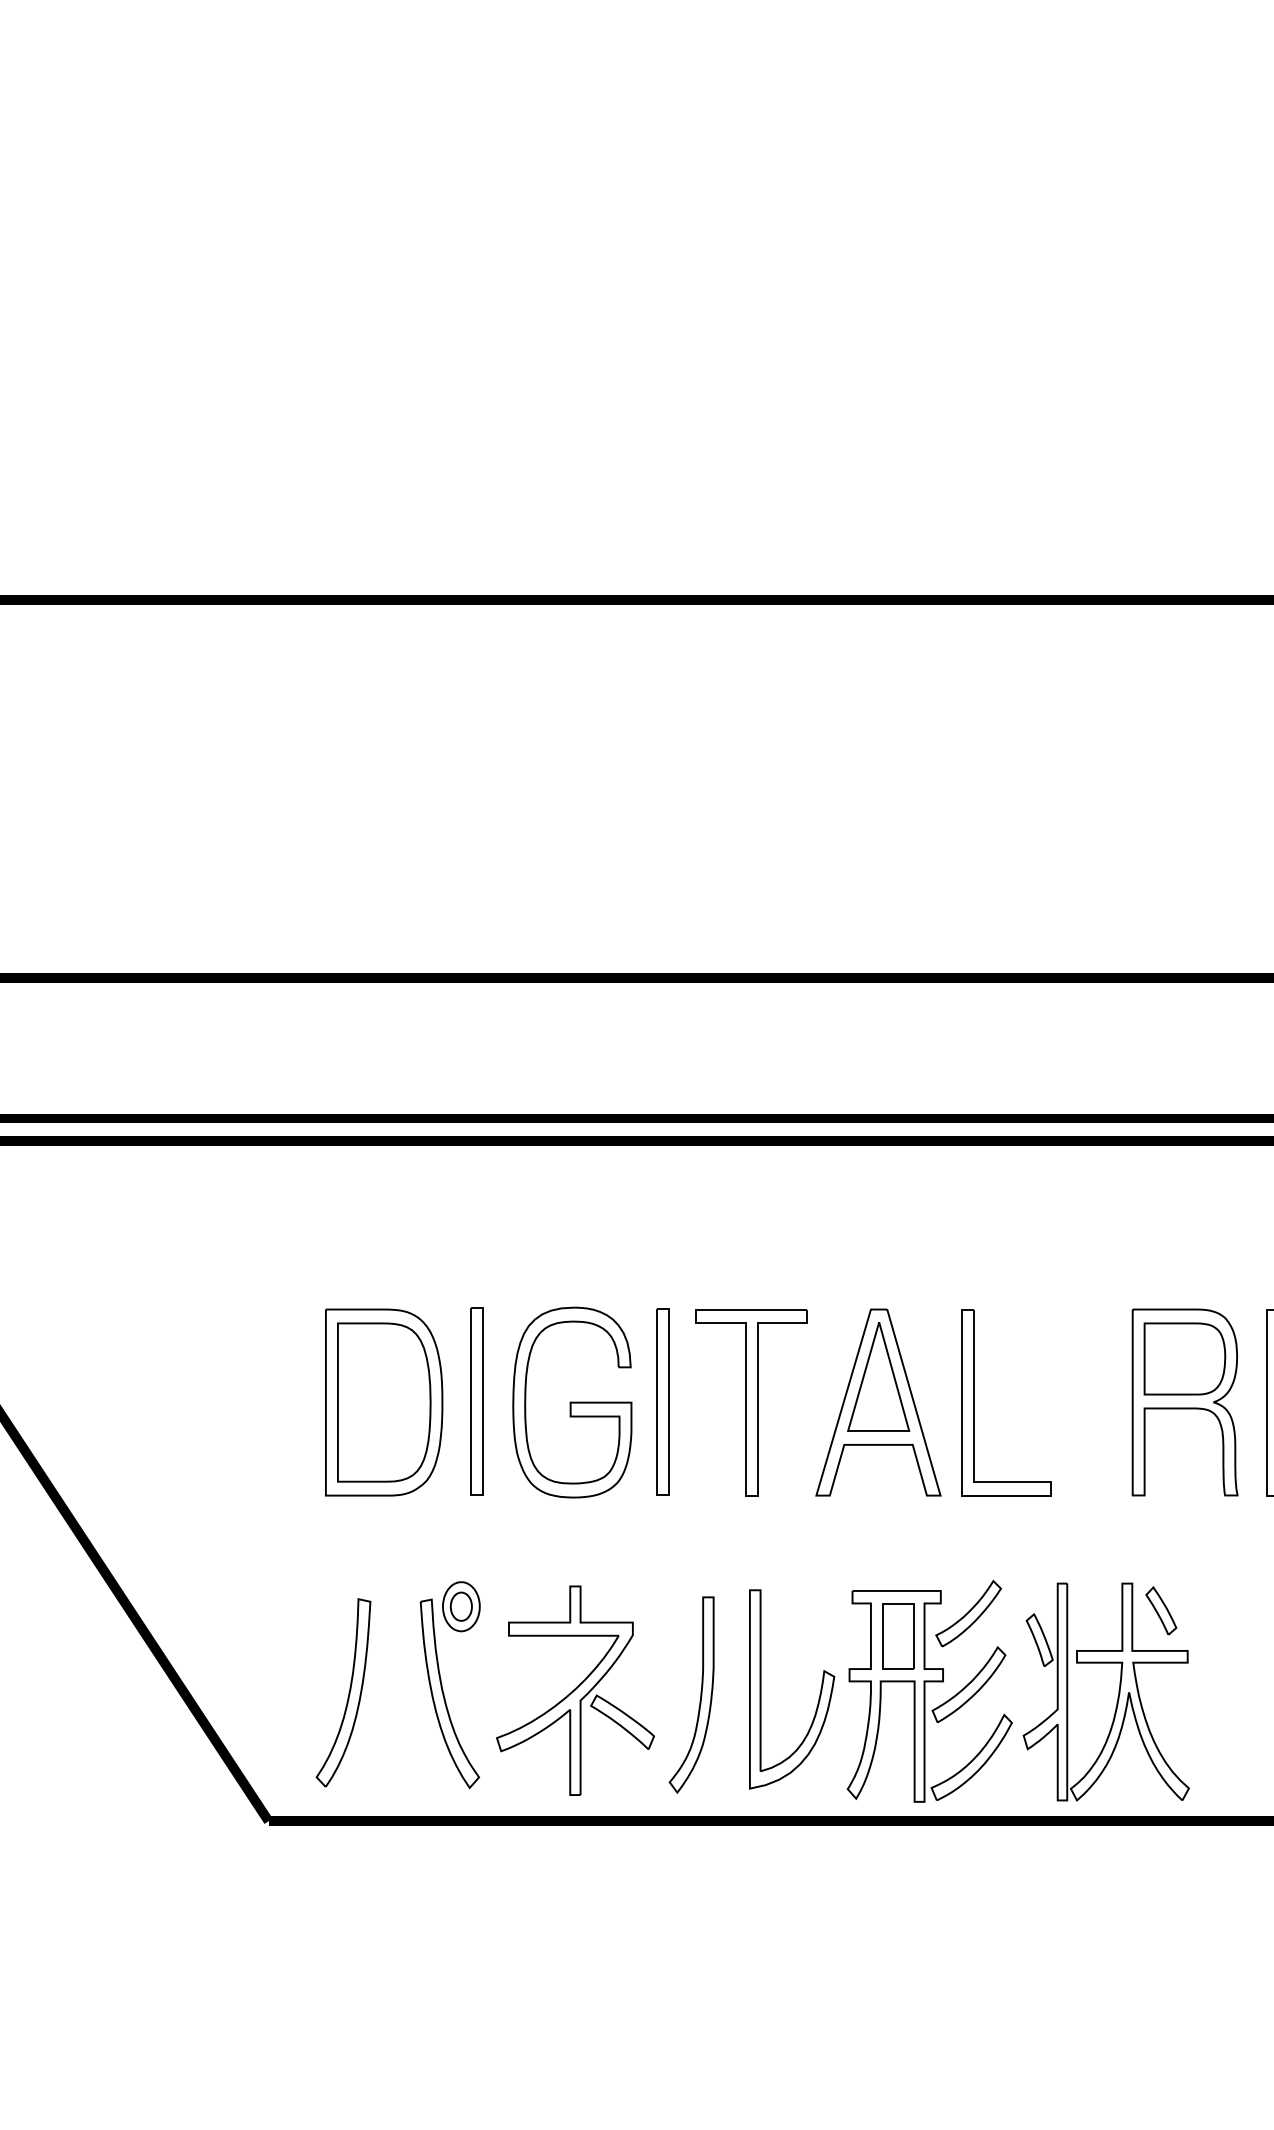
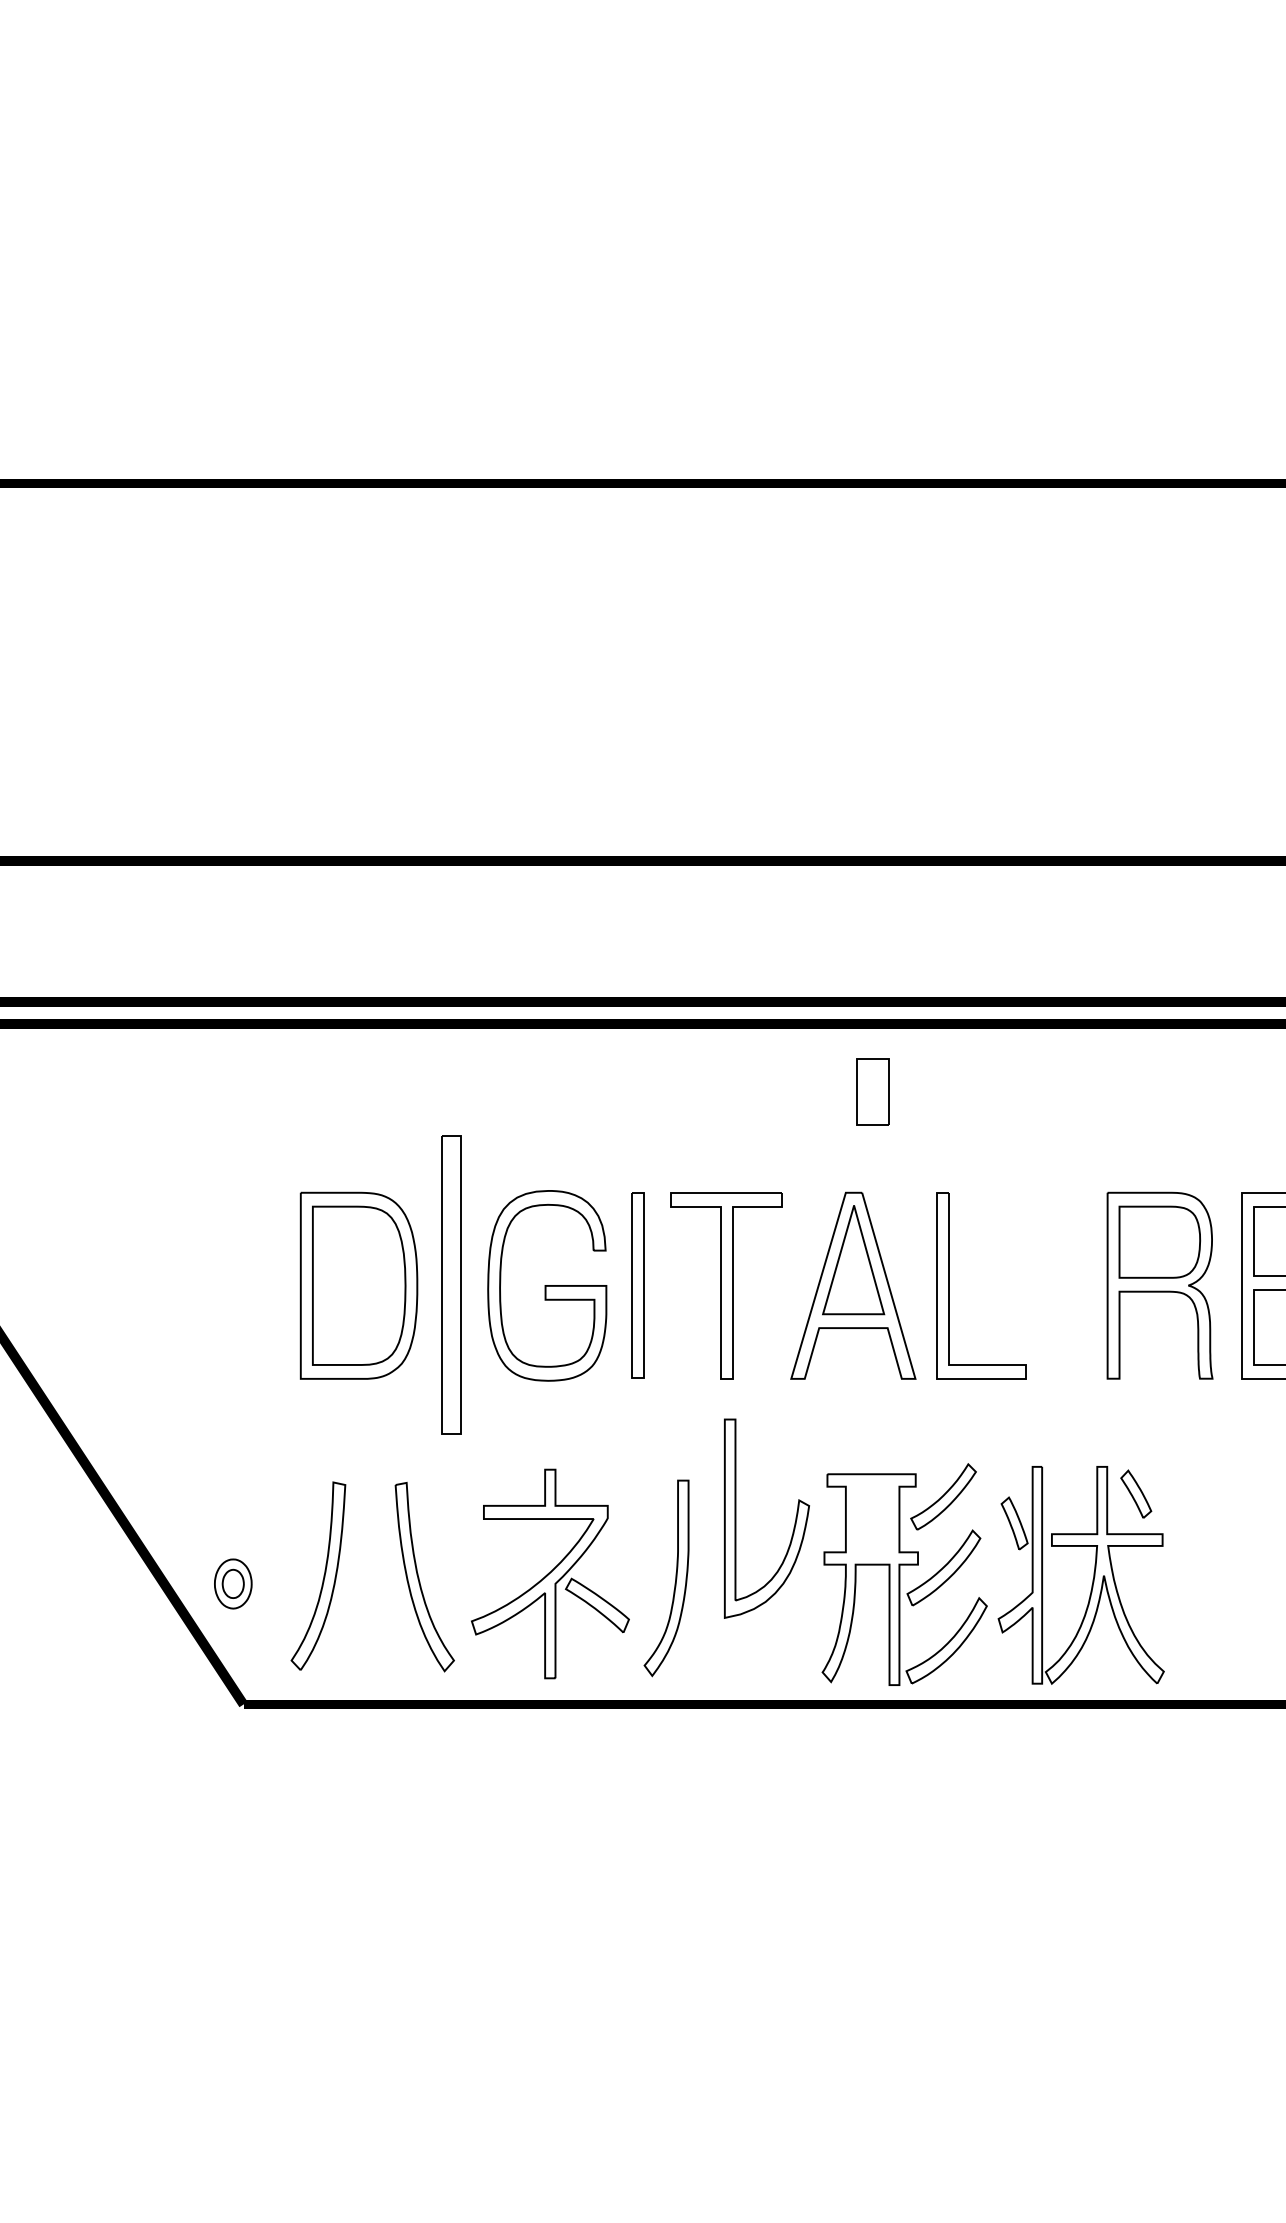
part: (476, 1401) -> (451, 1284), size x1.6
part: (461, 1606) -> (233, 1583), moved
part: (897, 1636) -> (872, 1091), moved
part: (819, 1693) -> (794, 1522), moved

